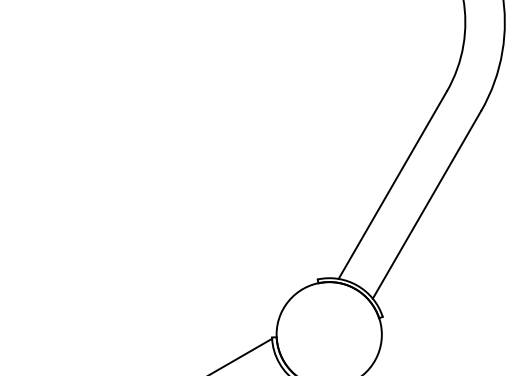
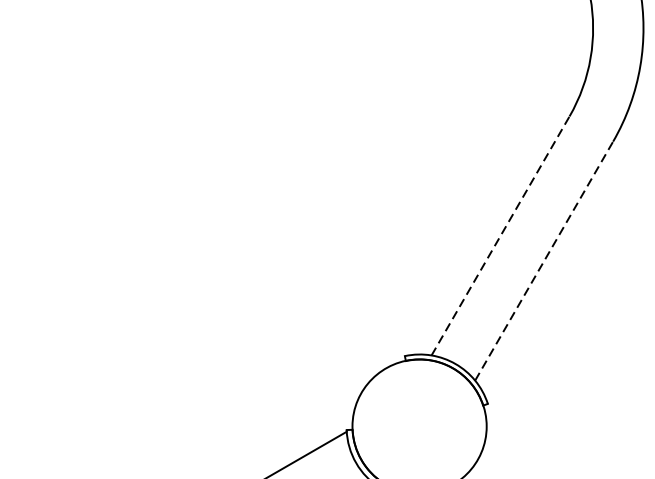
line: (393, 184) -> (501, 235), solid -> dashed
line: (427, 204) -> (544, 260), solid -> dashed

